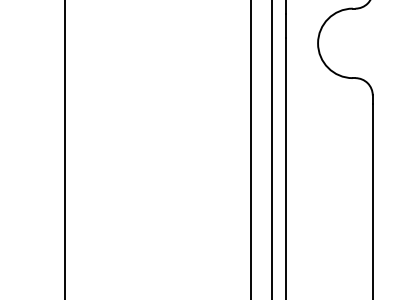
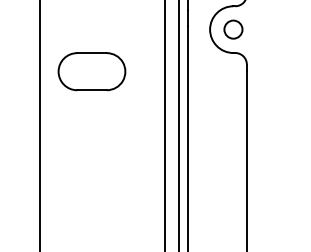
part: (352, 43) -> (233, 29), added
part: (141, 105) -> (91, 71), added

